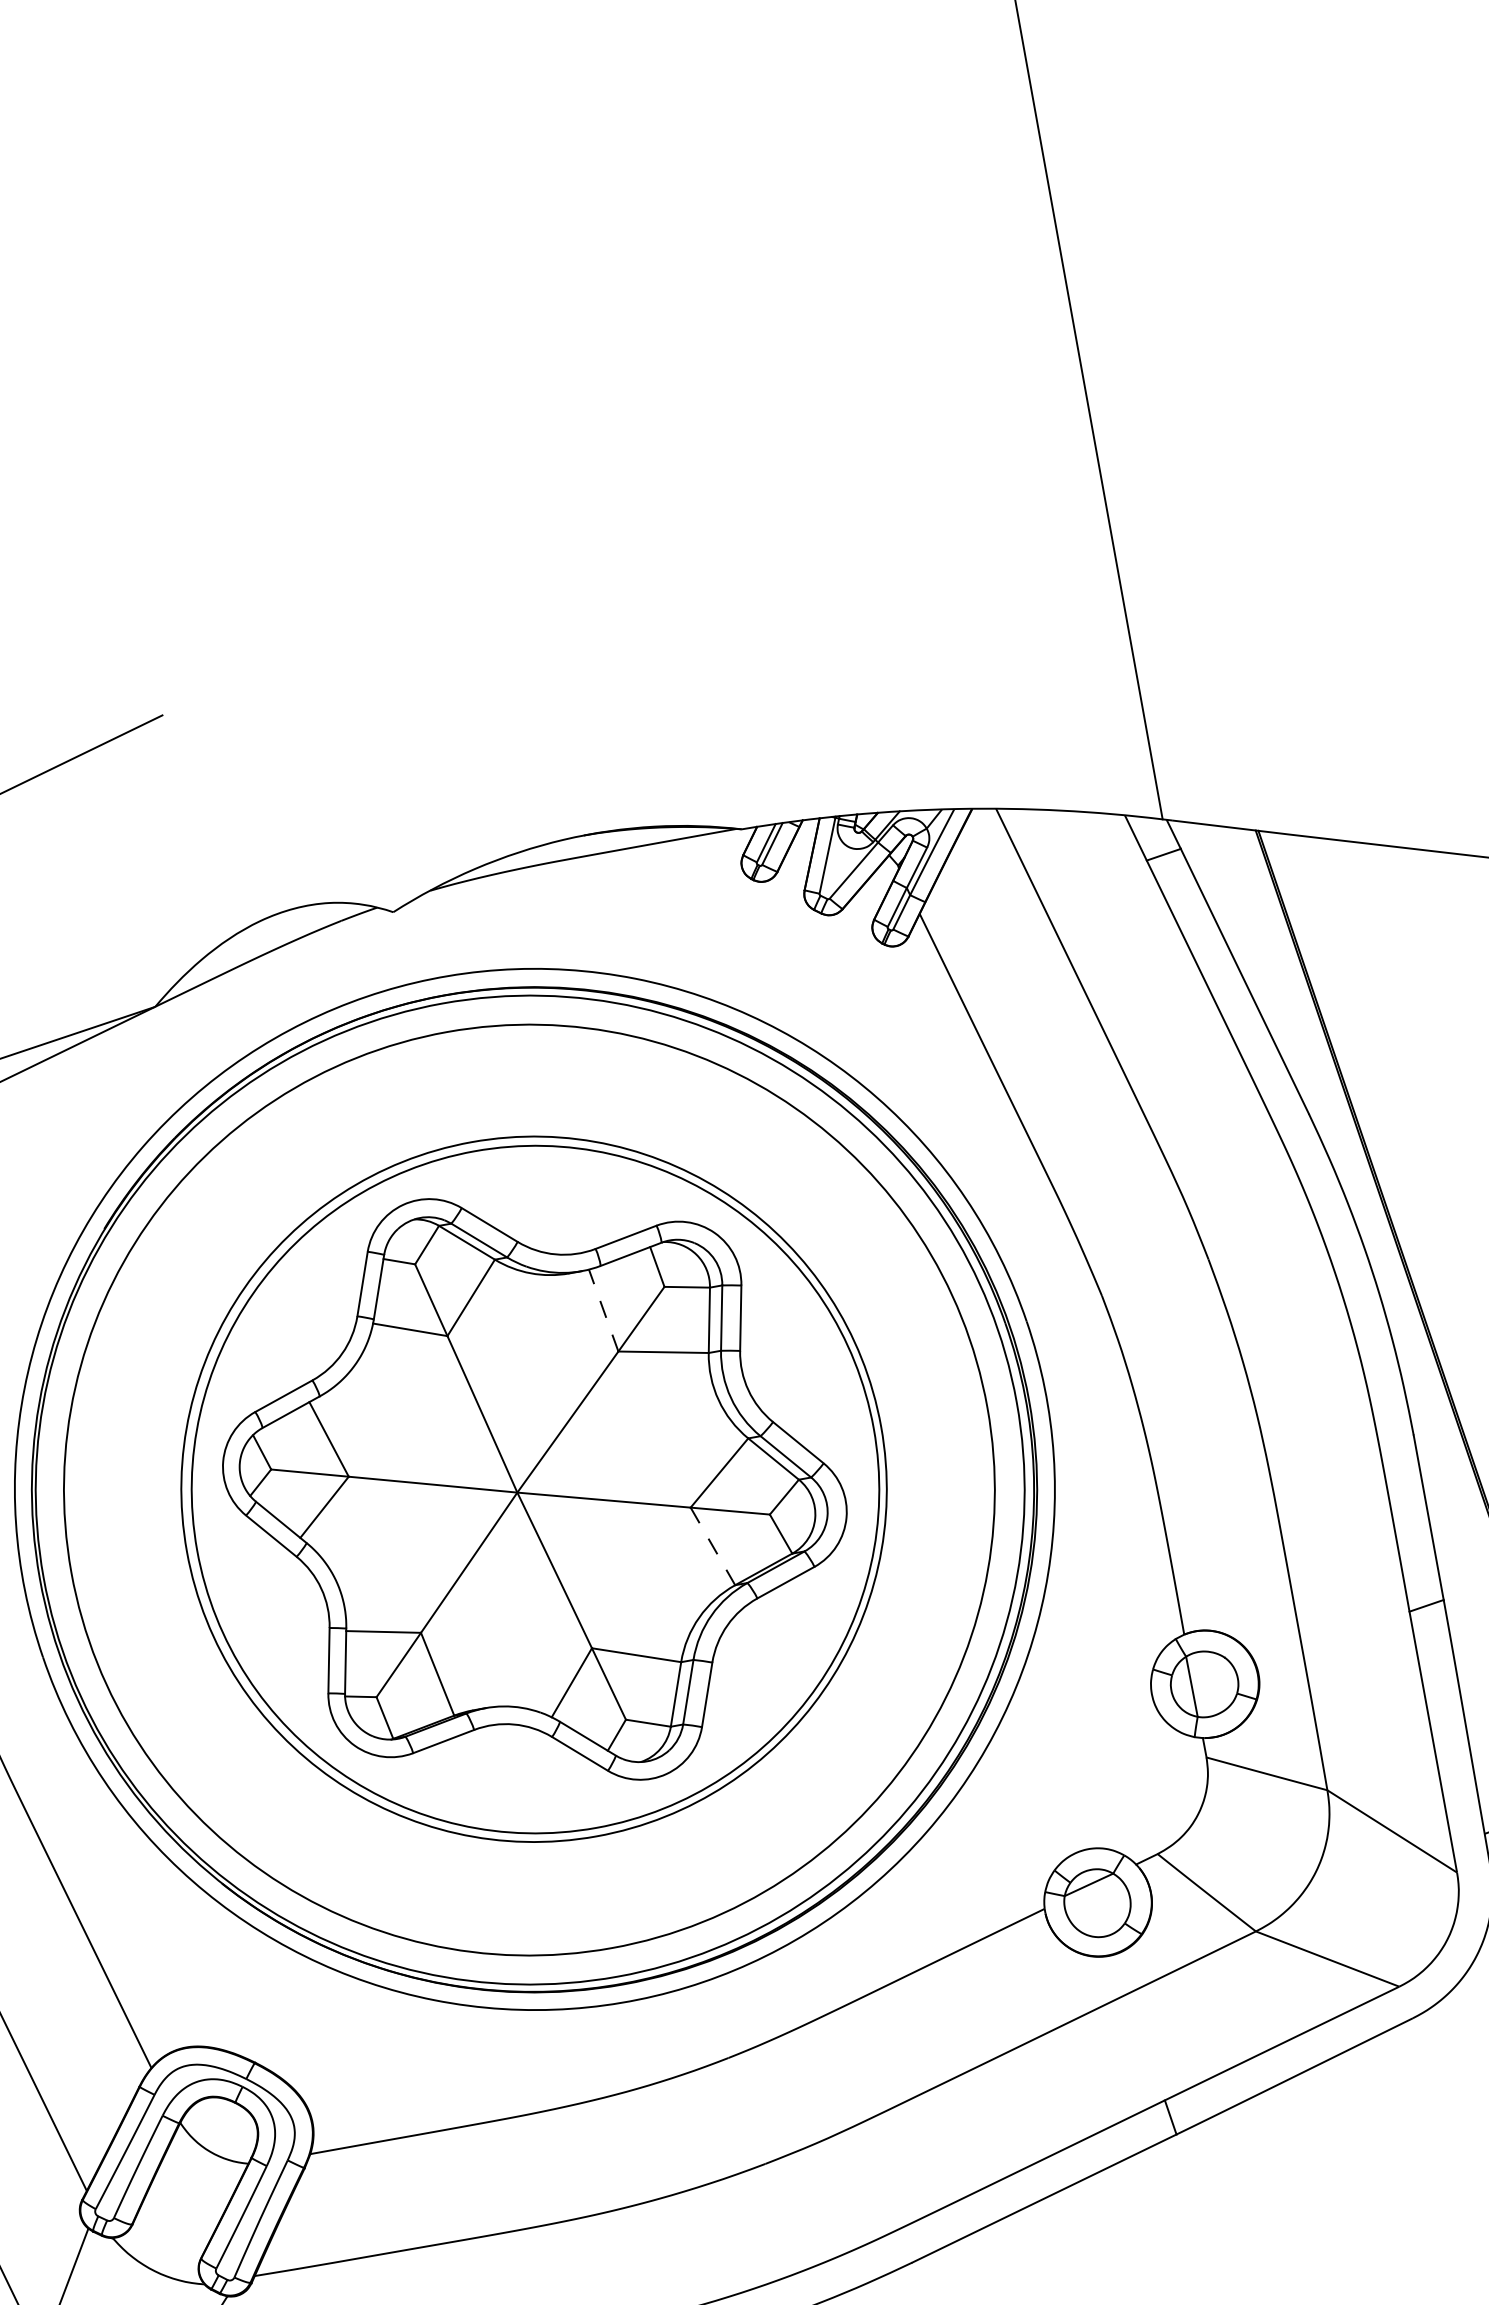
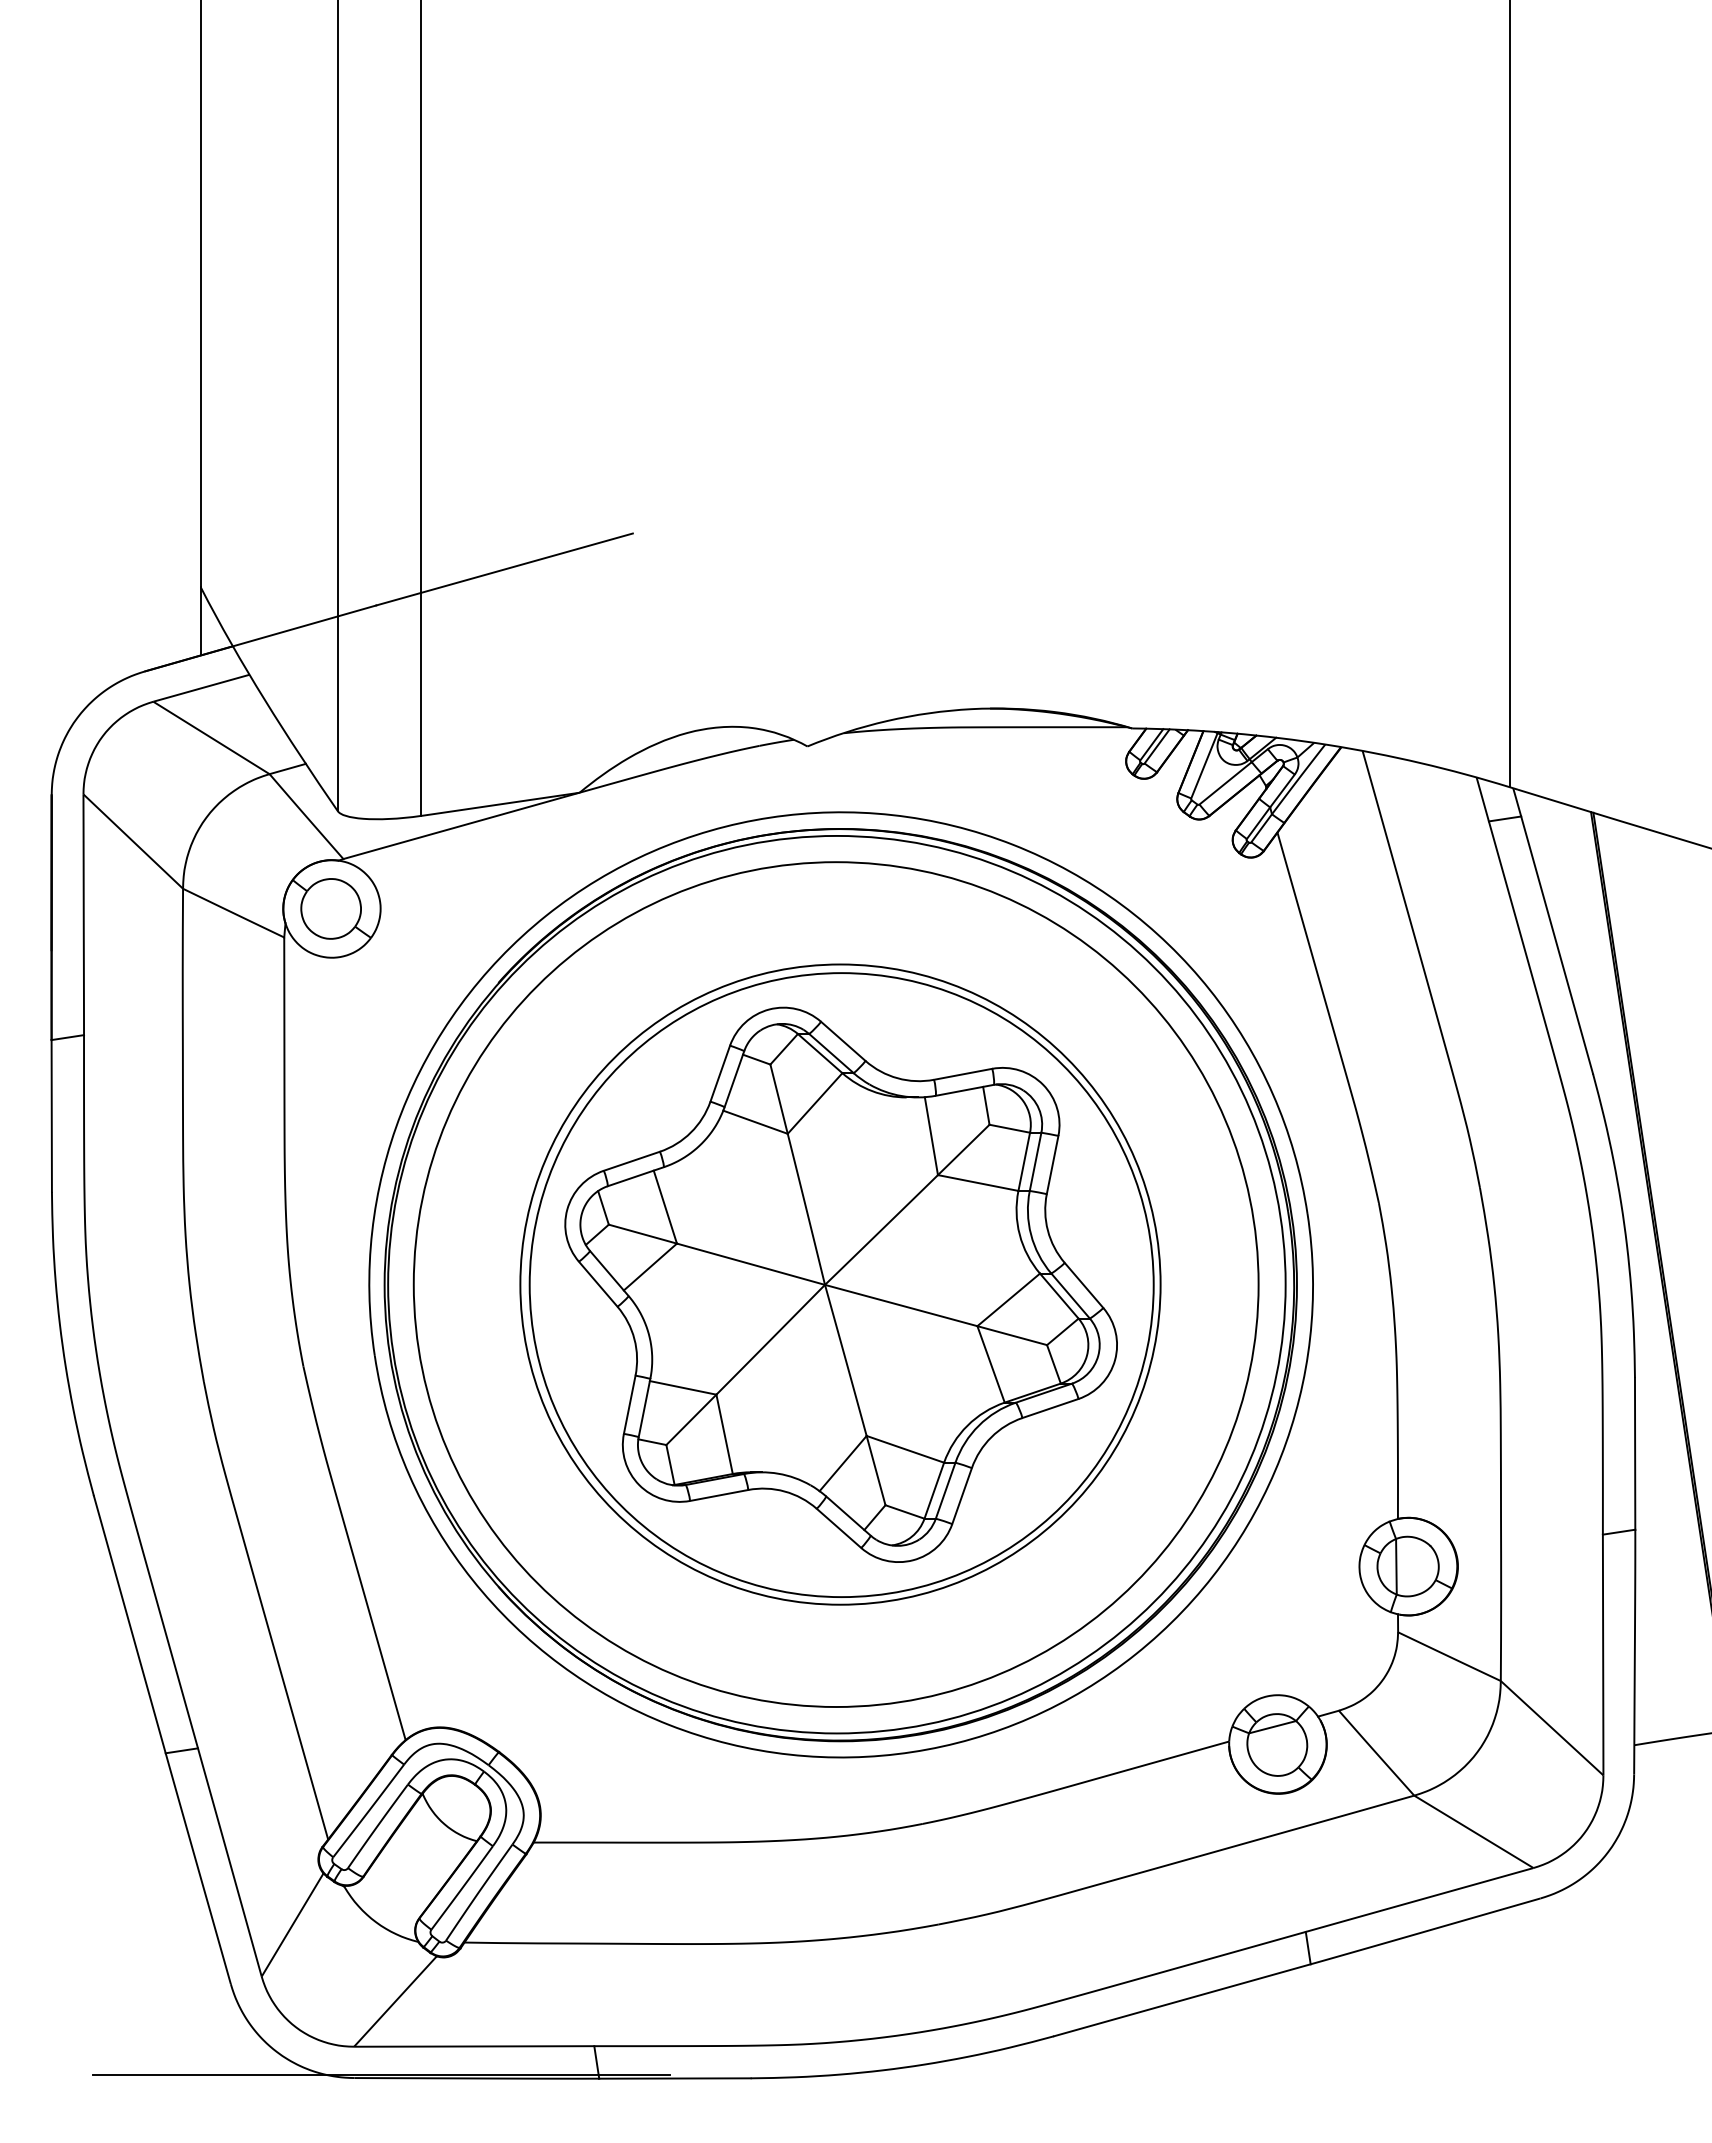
line: (603, 1309) -> (931, 1135), dashed -> solid
line: (713, 1546) -> (991, 1364), dashed -> solid

